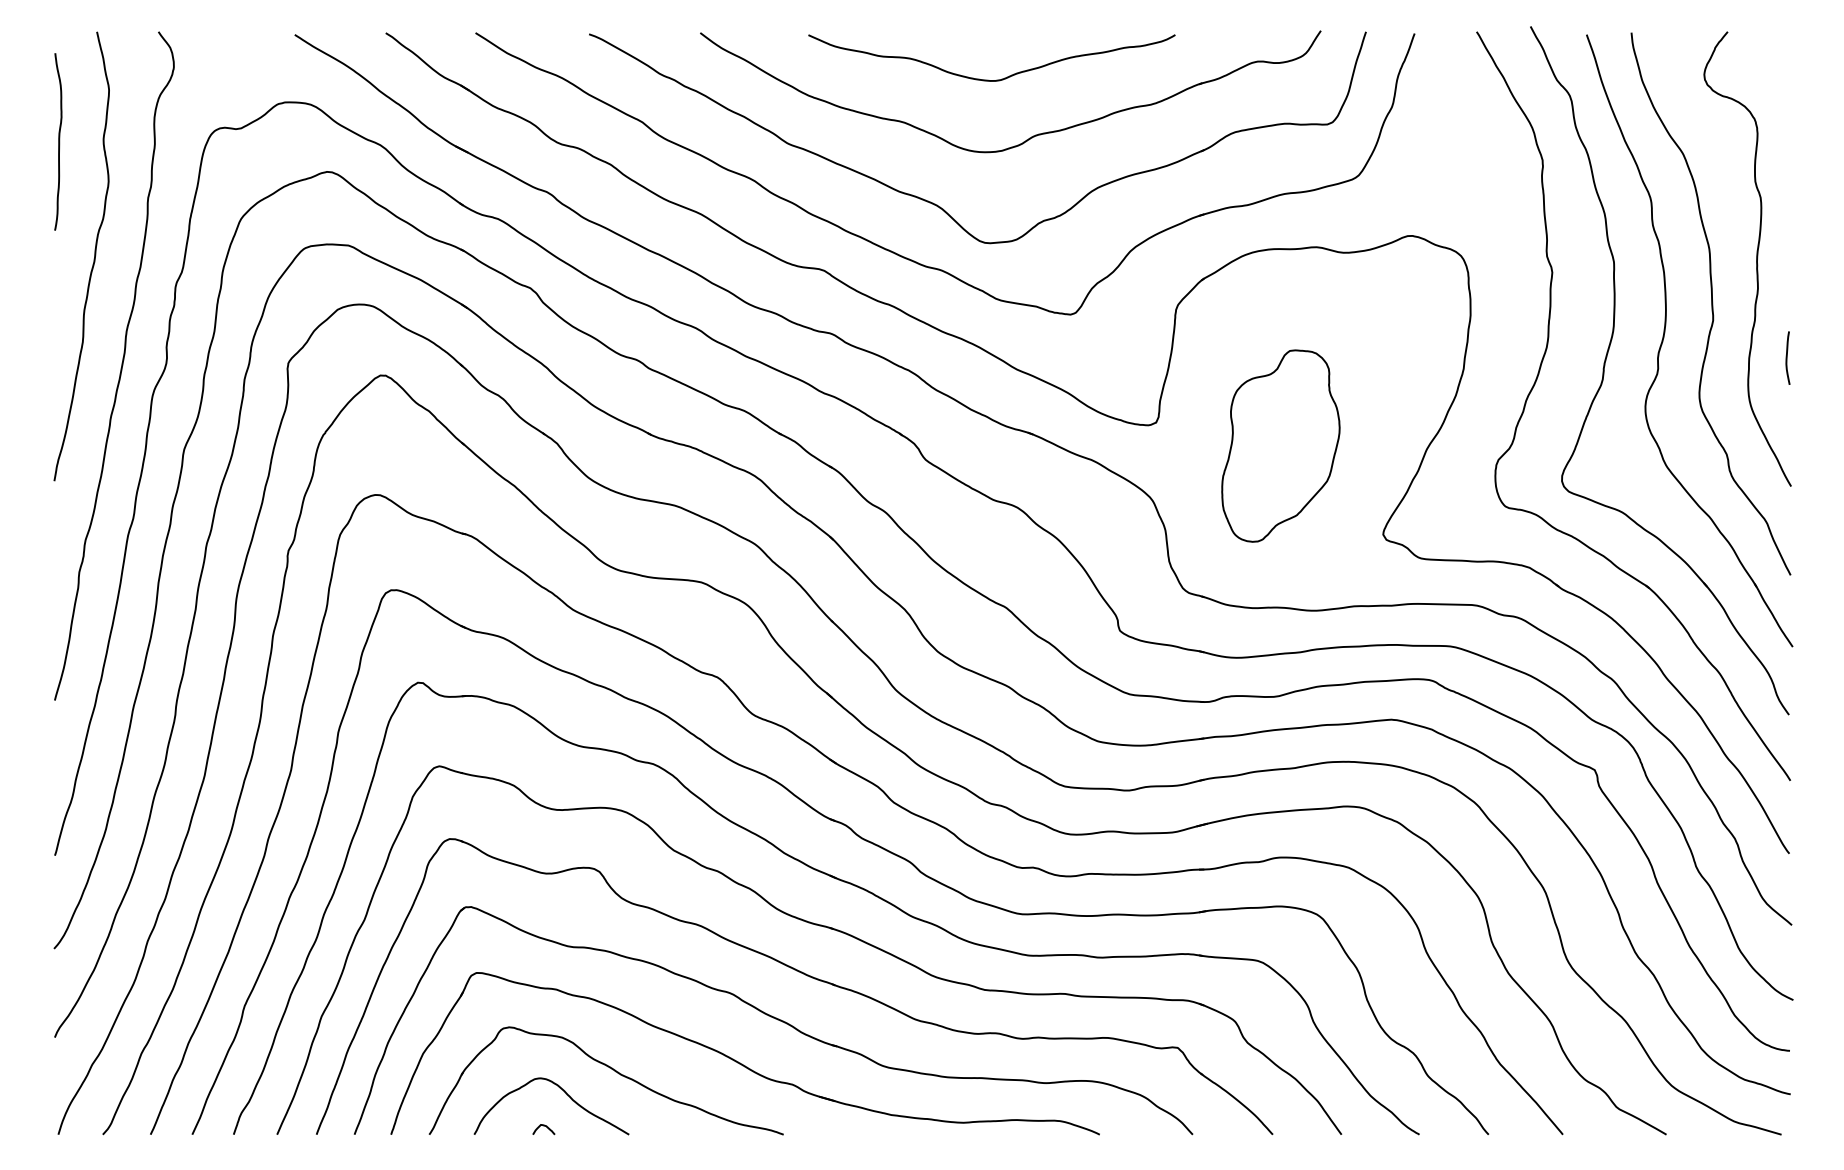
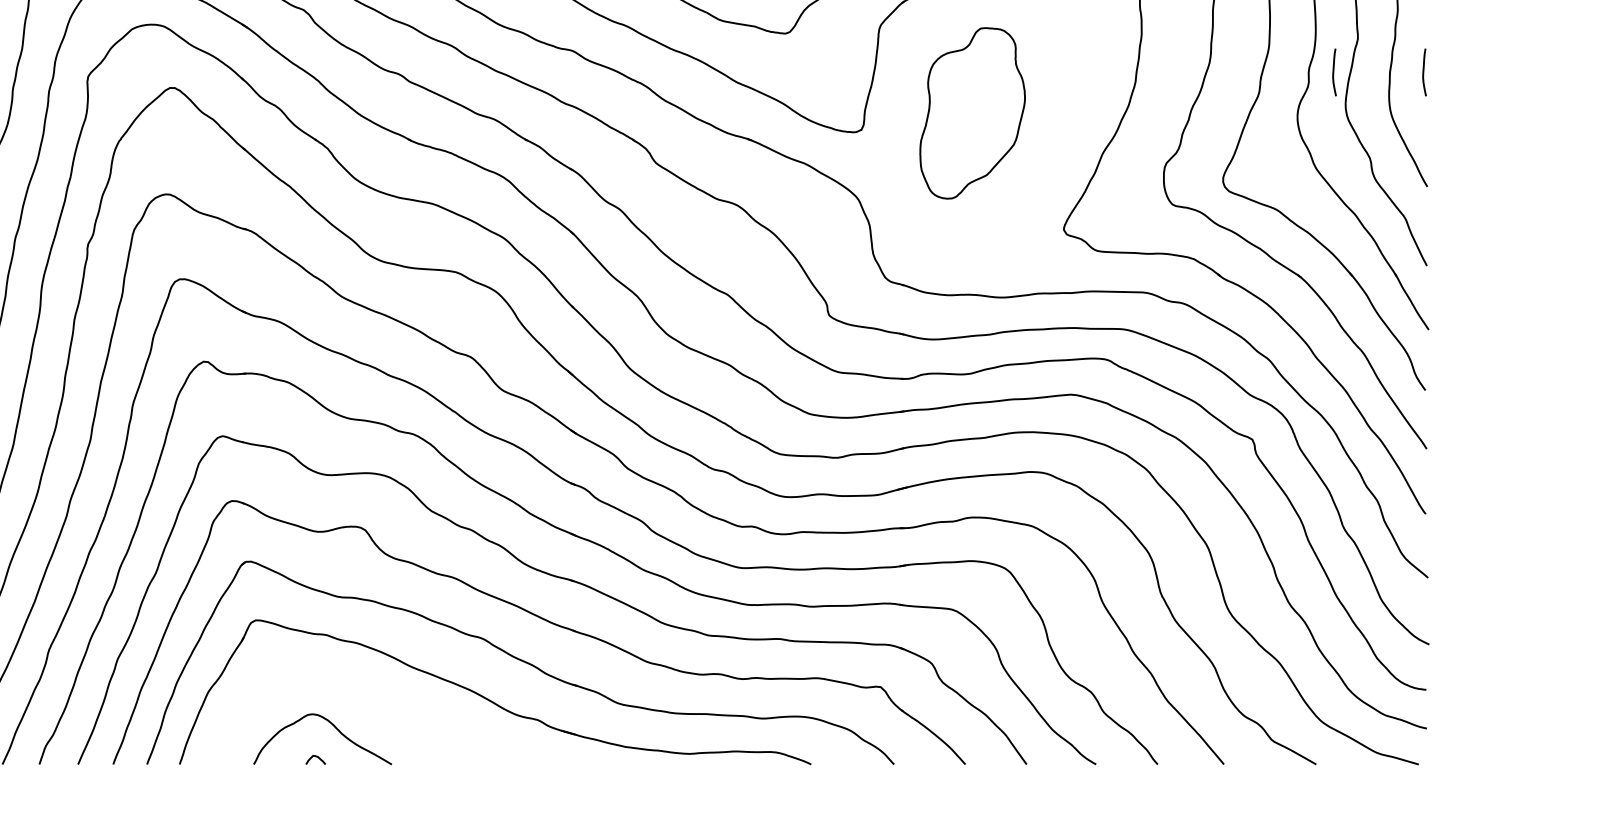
curve: (1686, 357) -> (1334, 71), added
part: (1280, 445) -> (972, 112), moved
part: (611, 1069) -> (376, 706), removed

